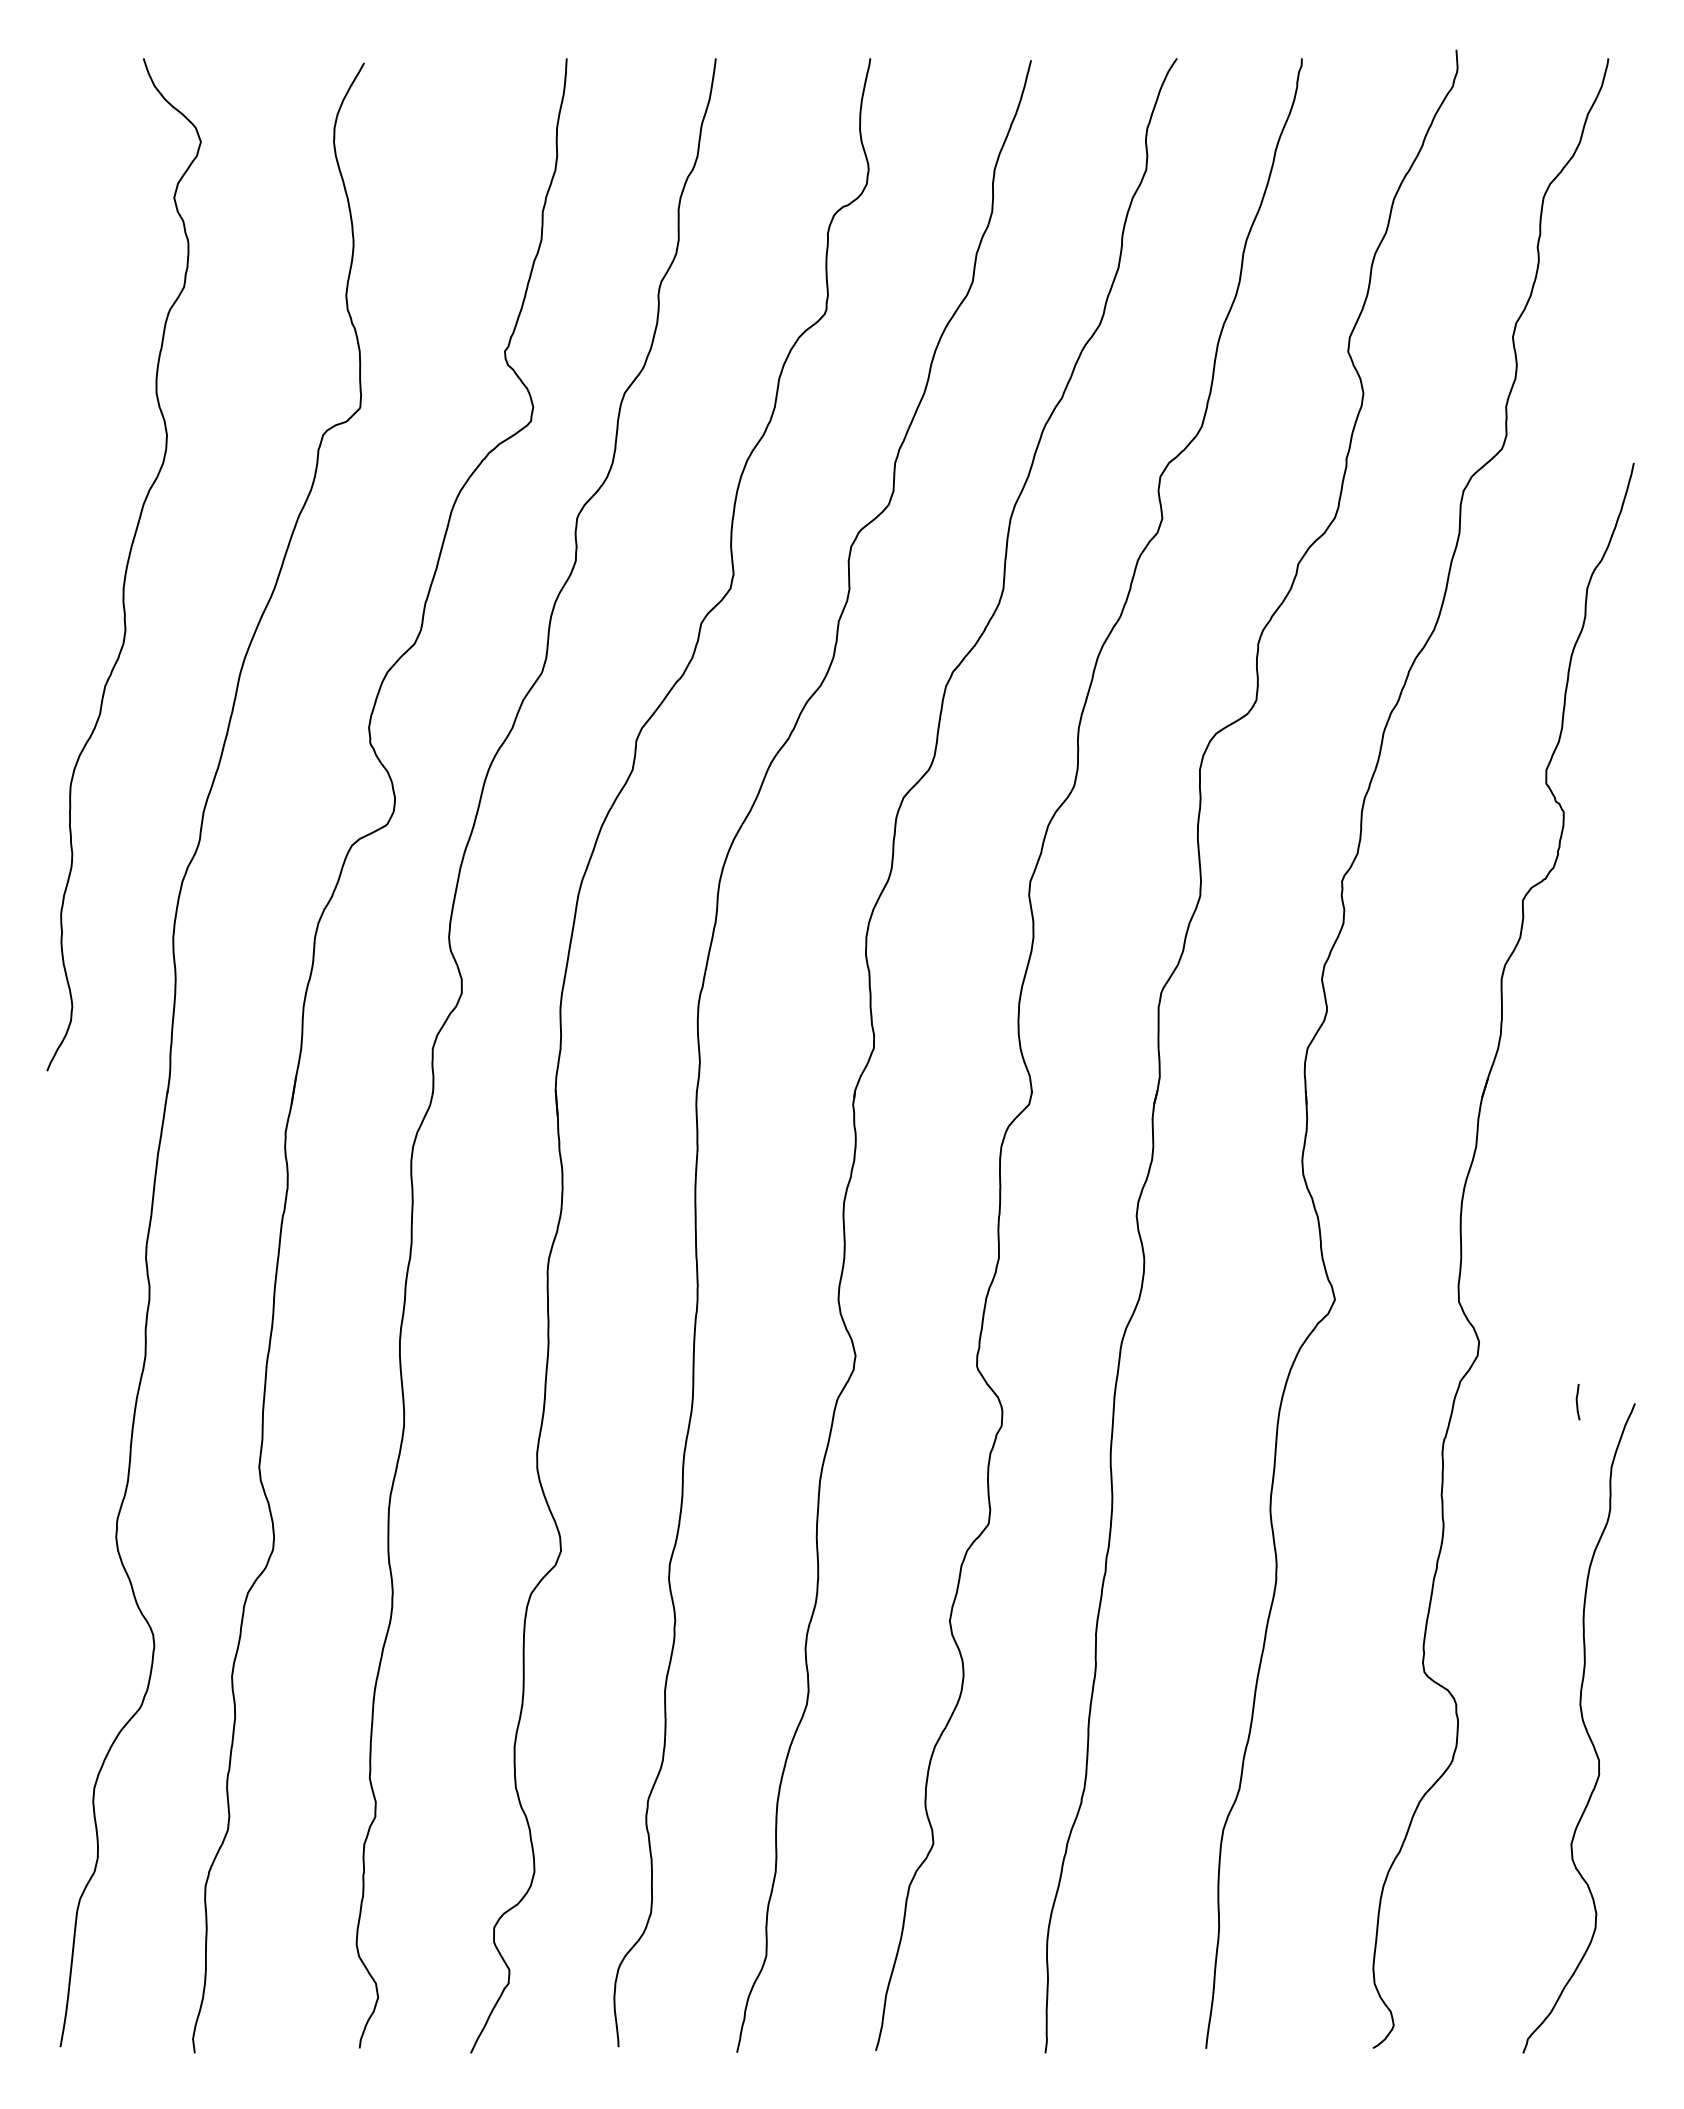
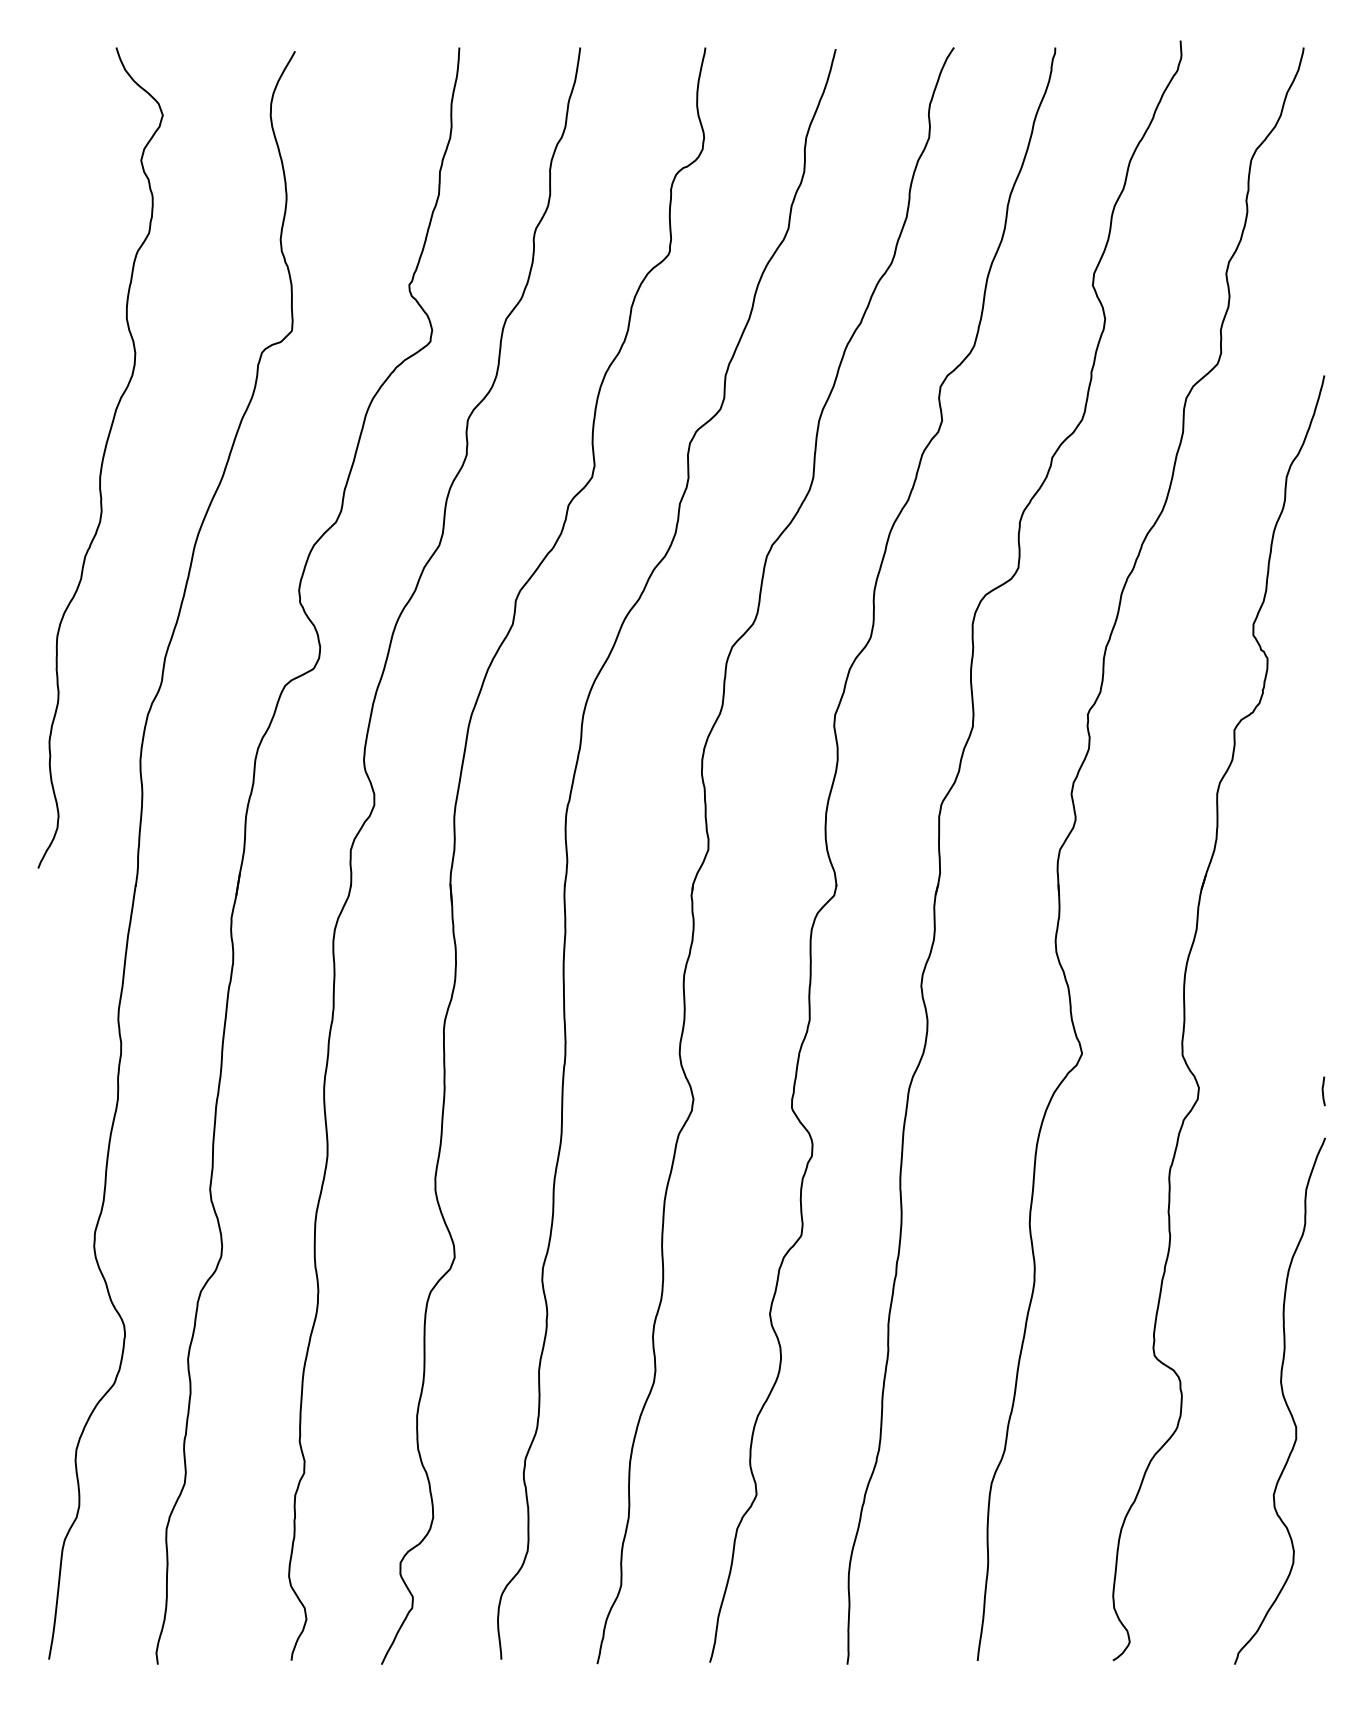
curve: (1577, 1402) -> (1323, 1091), moved

